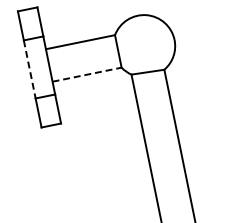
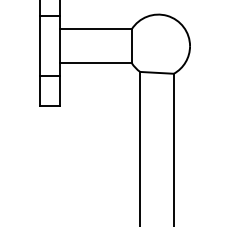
line: (29, 69) -> (39, 46), dashed -> solid
line: (86, 75) -> (95, 63), dashed -> solid

